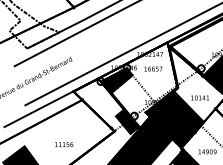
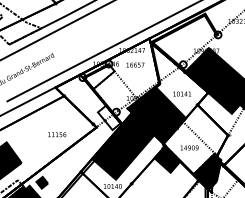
fill: (117, 80) -> (99, 76), removed
fill: (126, 121) -> (108, 117), removed
text: (64, 144) -> (57, 134), moved

